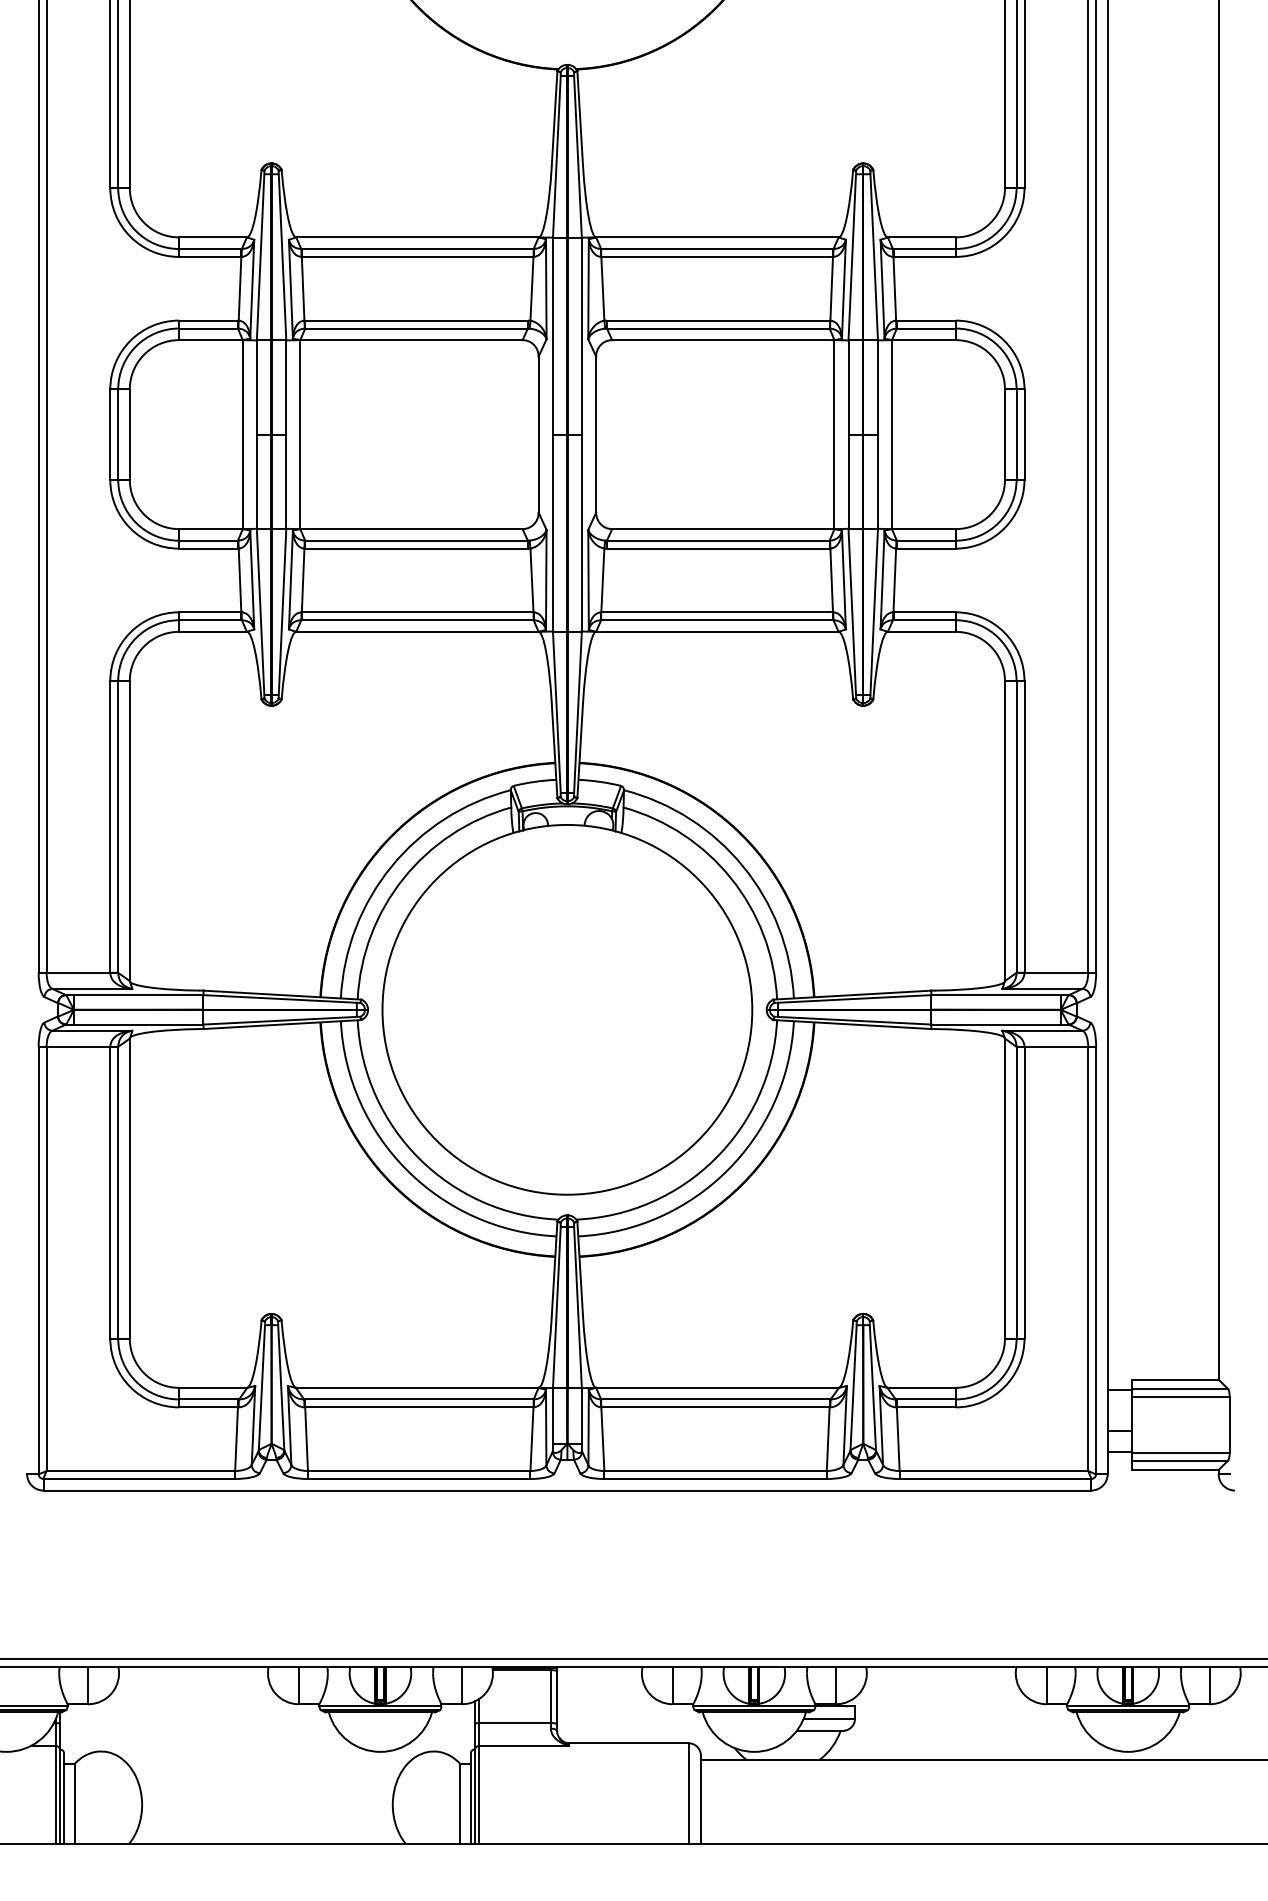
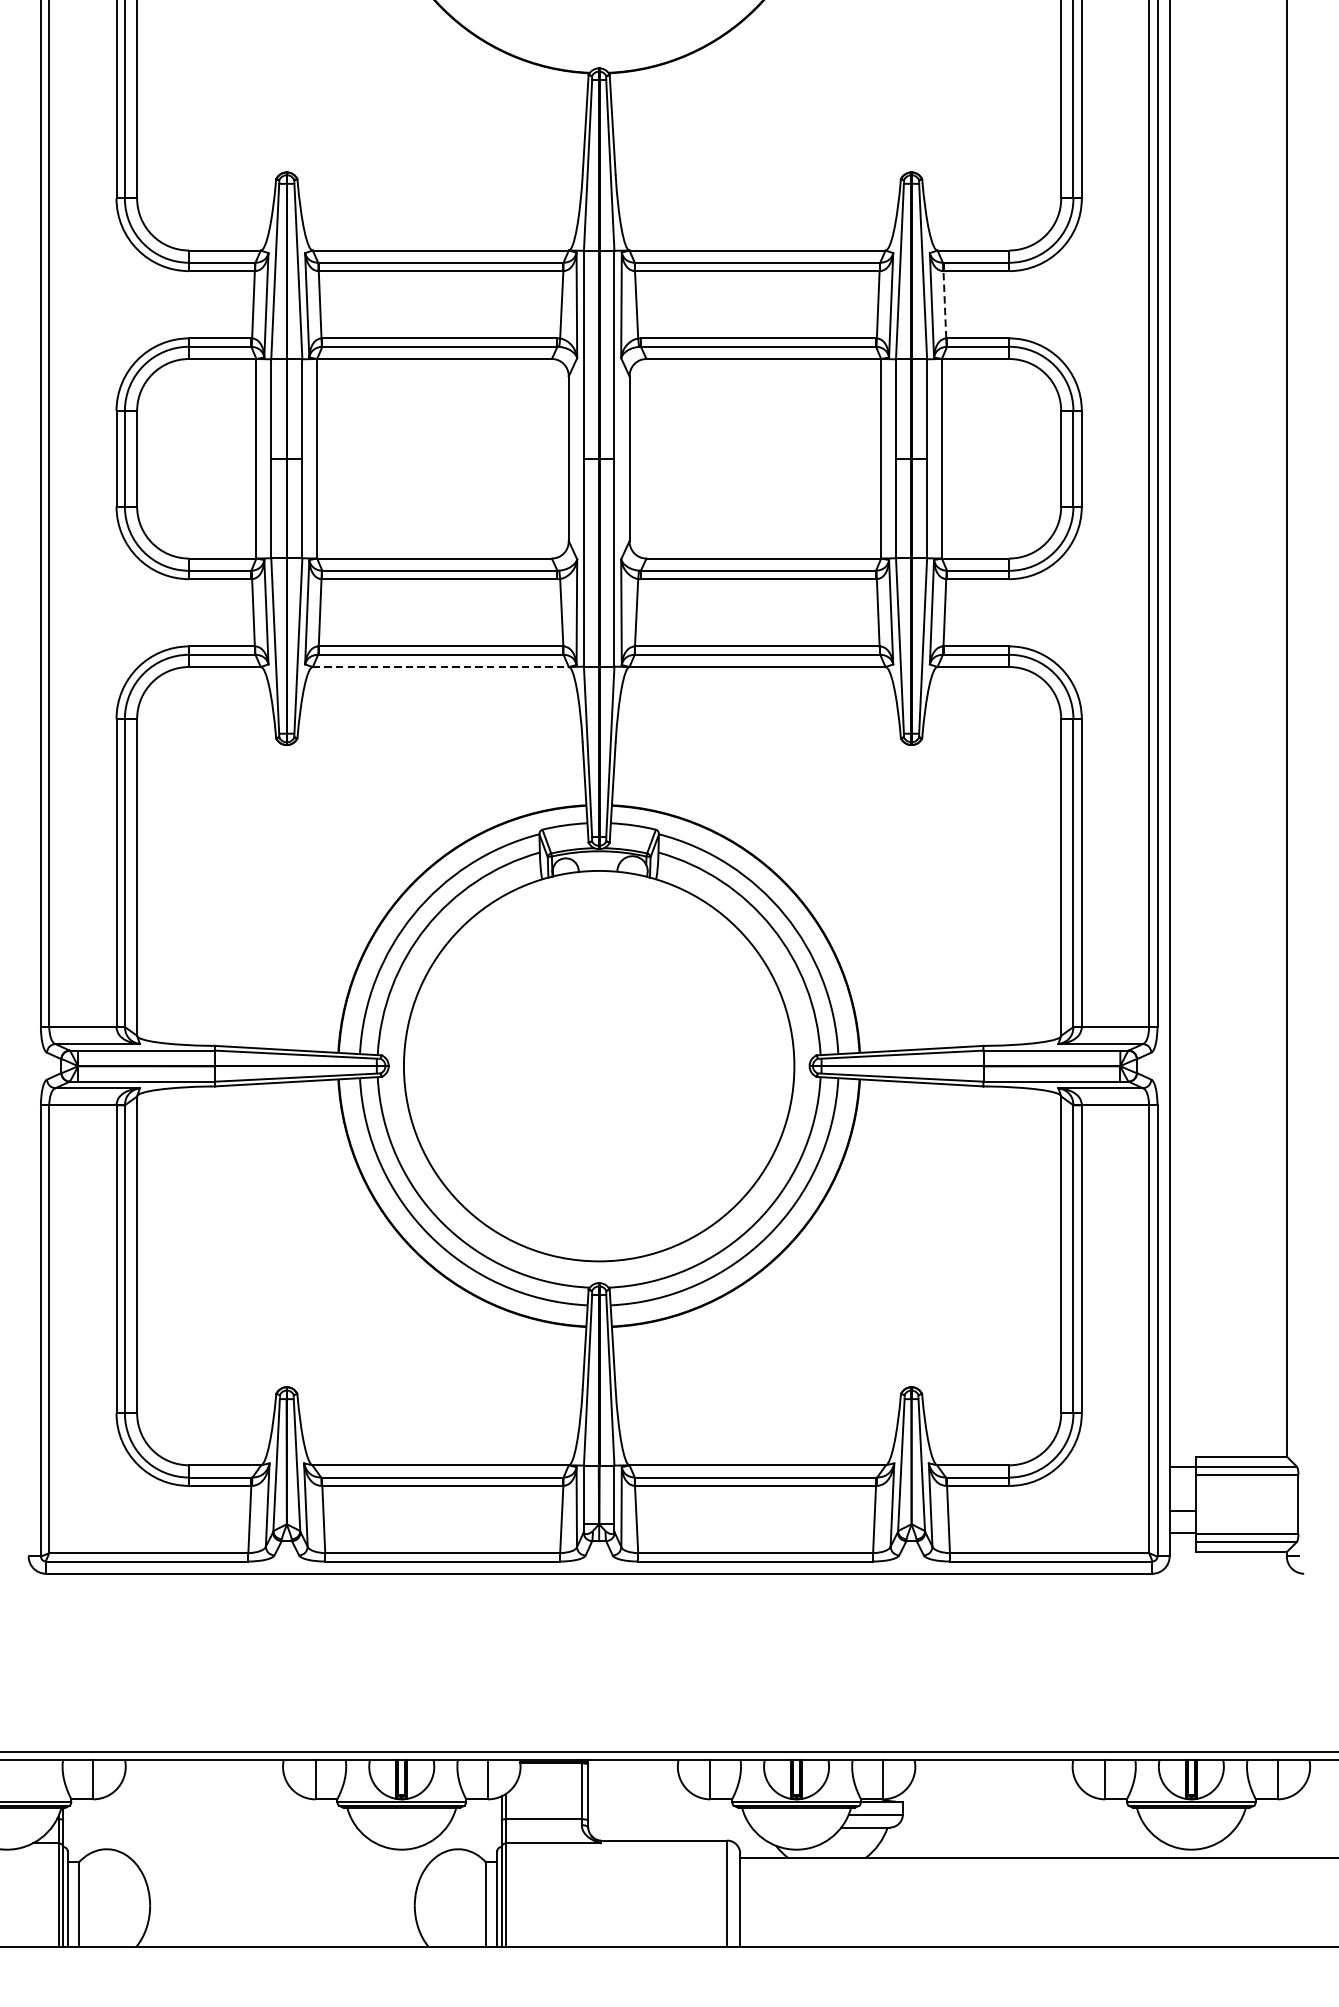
line: (894, 288) -> (944, 304), solid -> dashed
line: (417, 631) -> (440, 666), solid -> dashed

